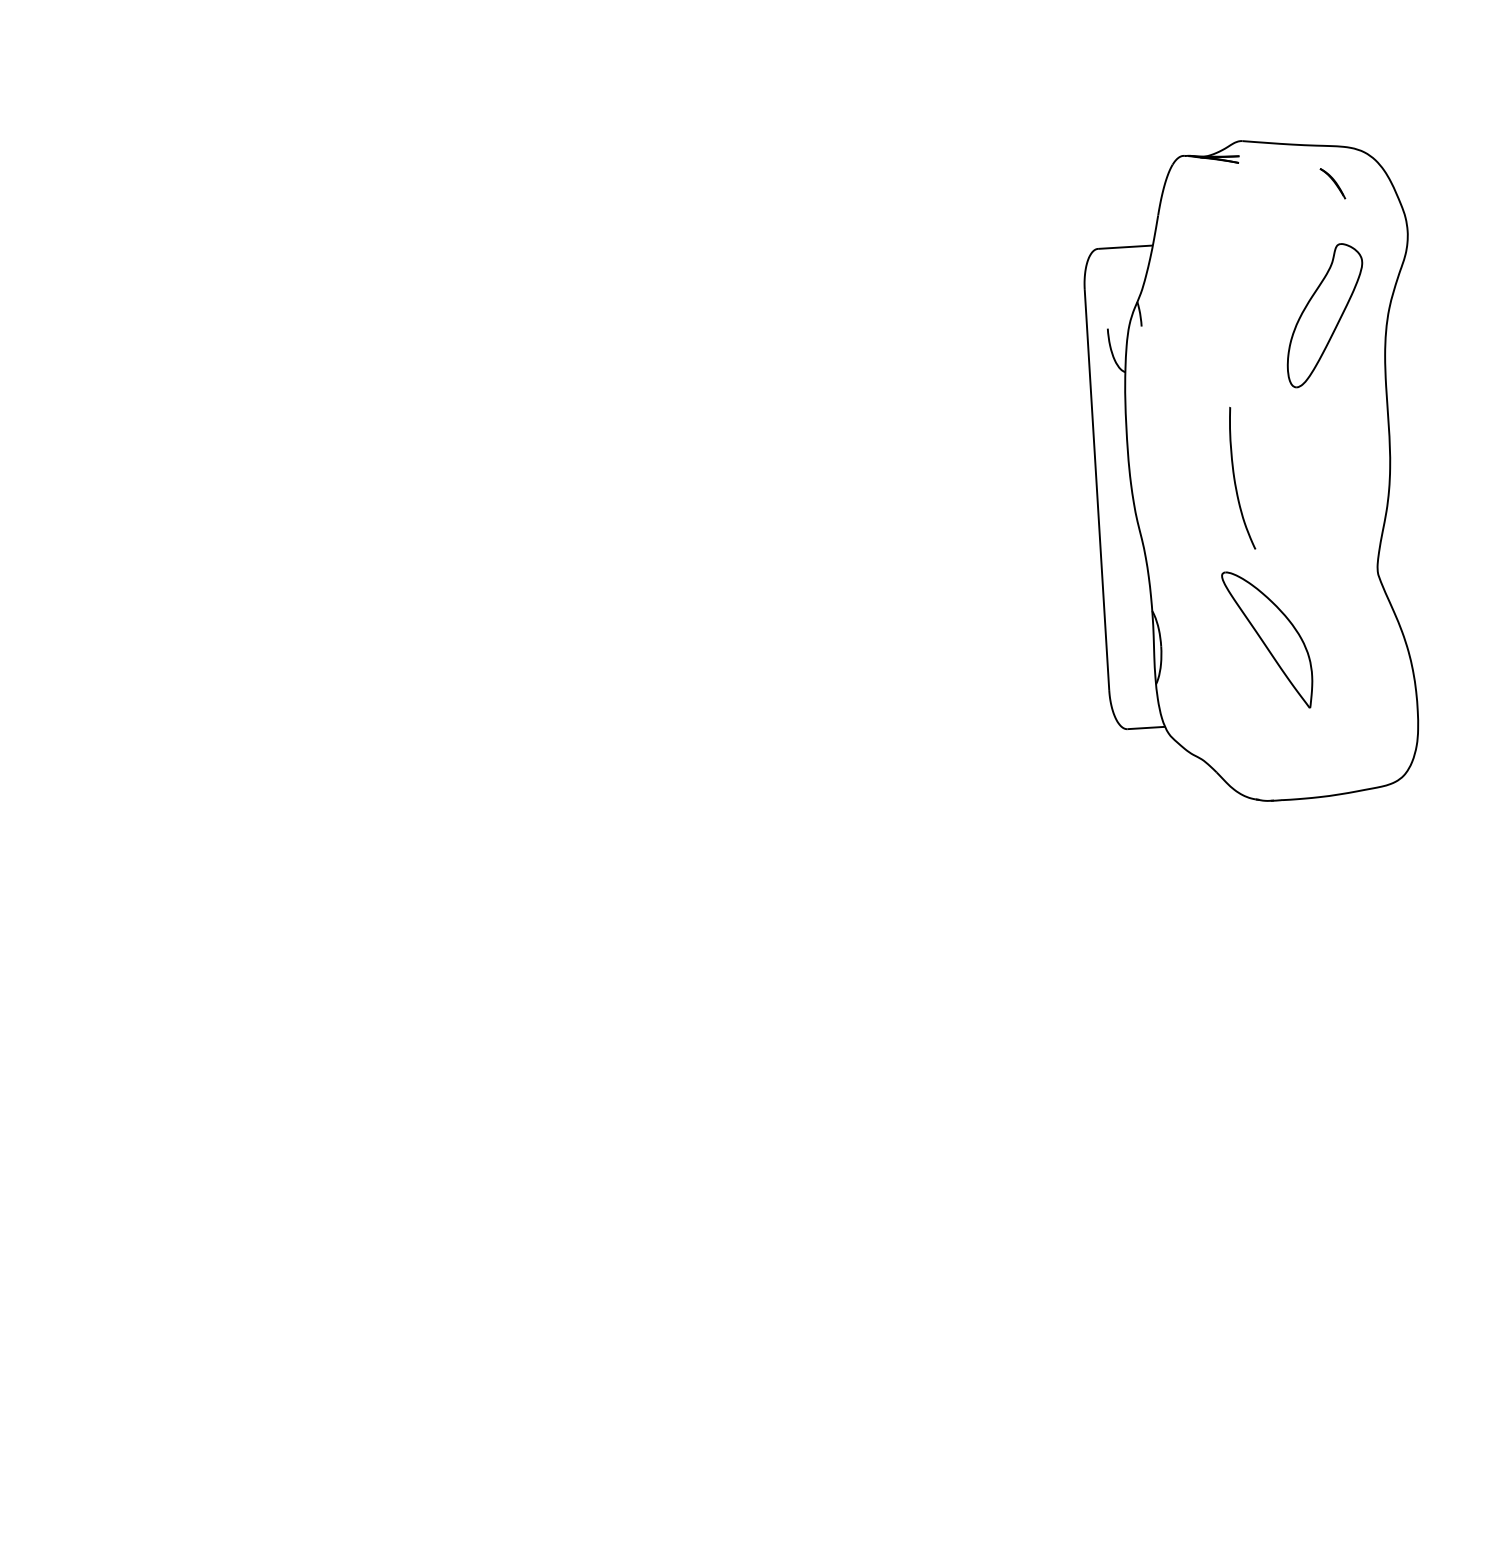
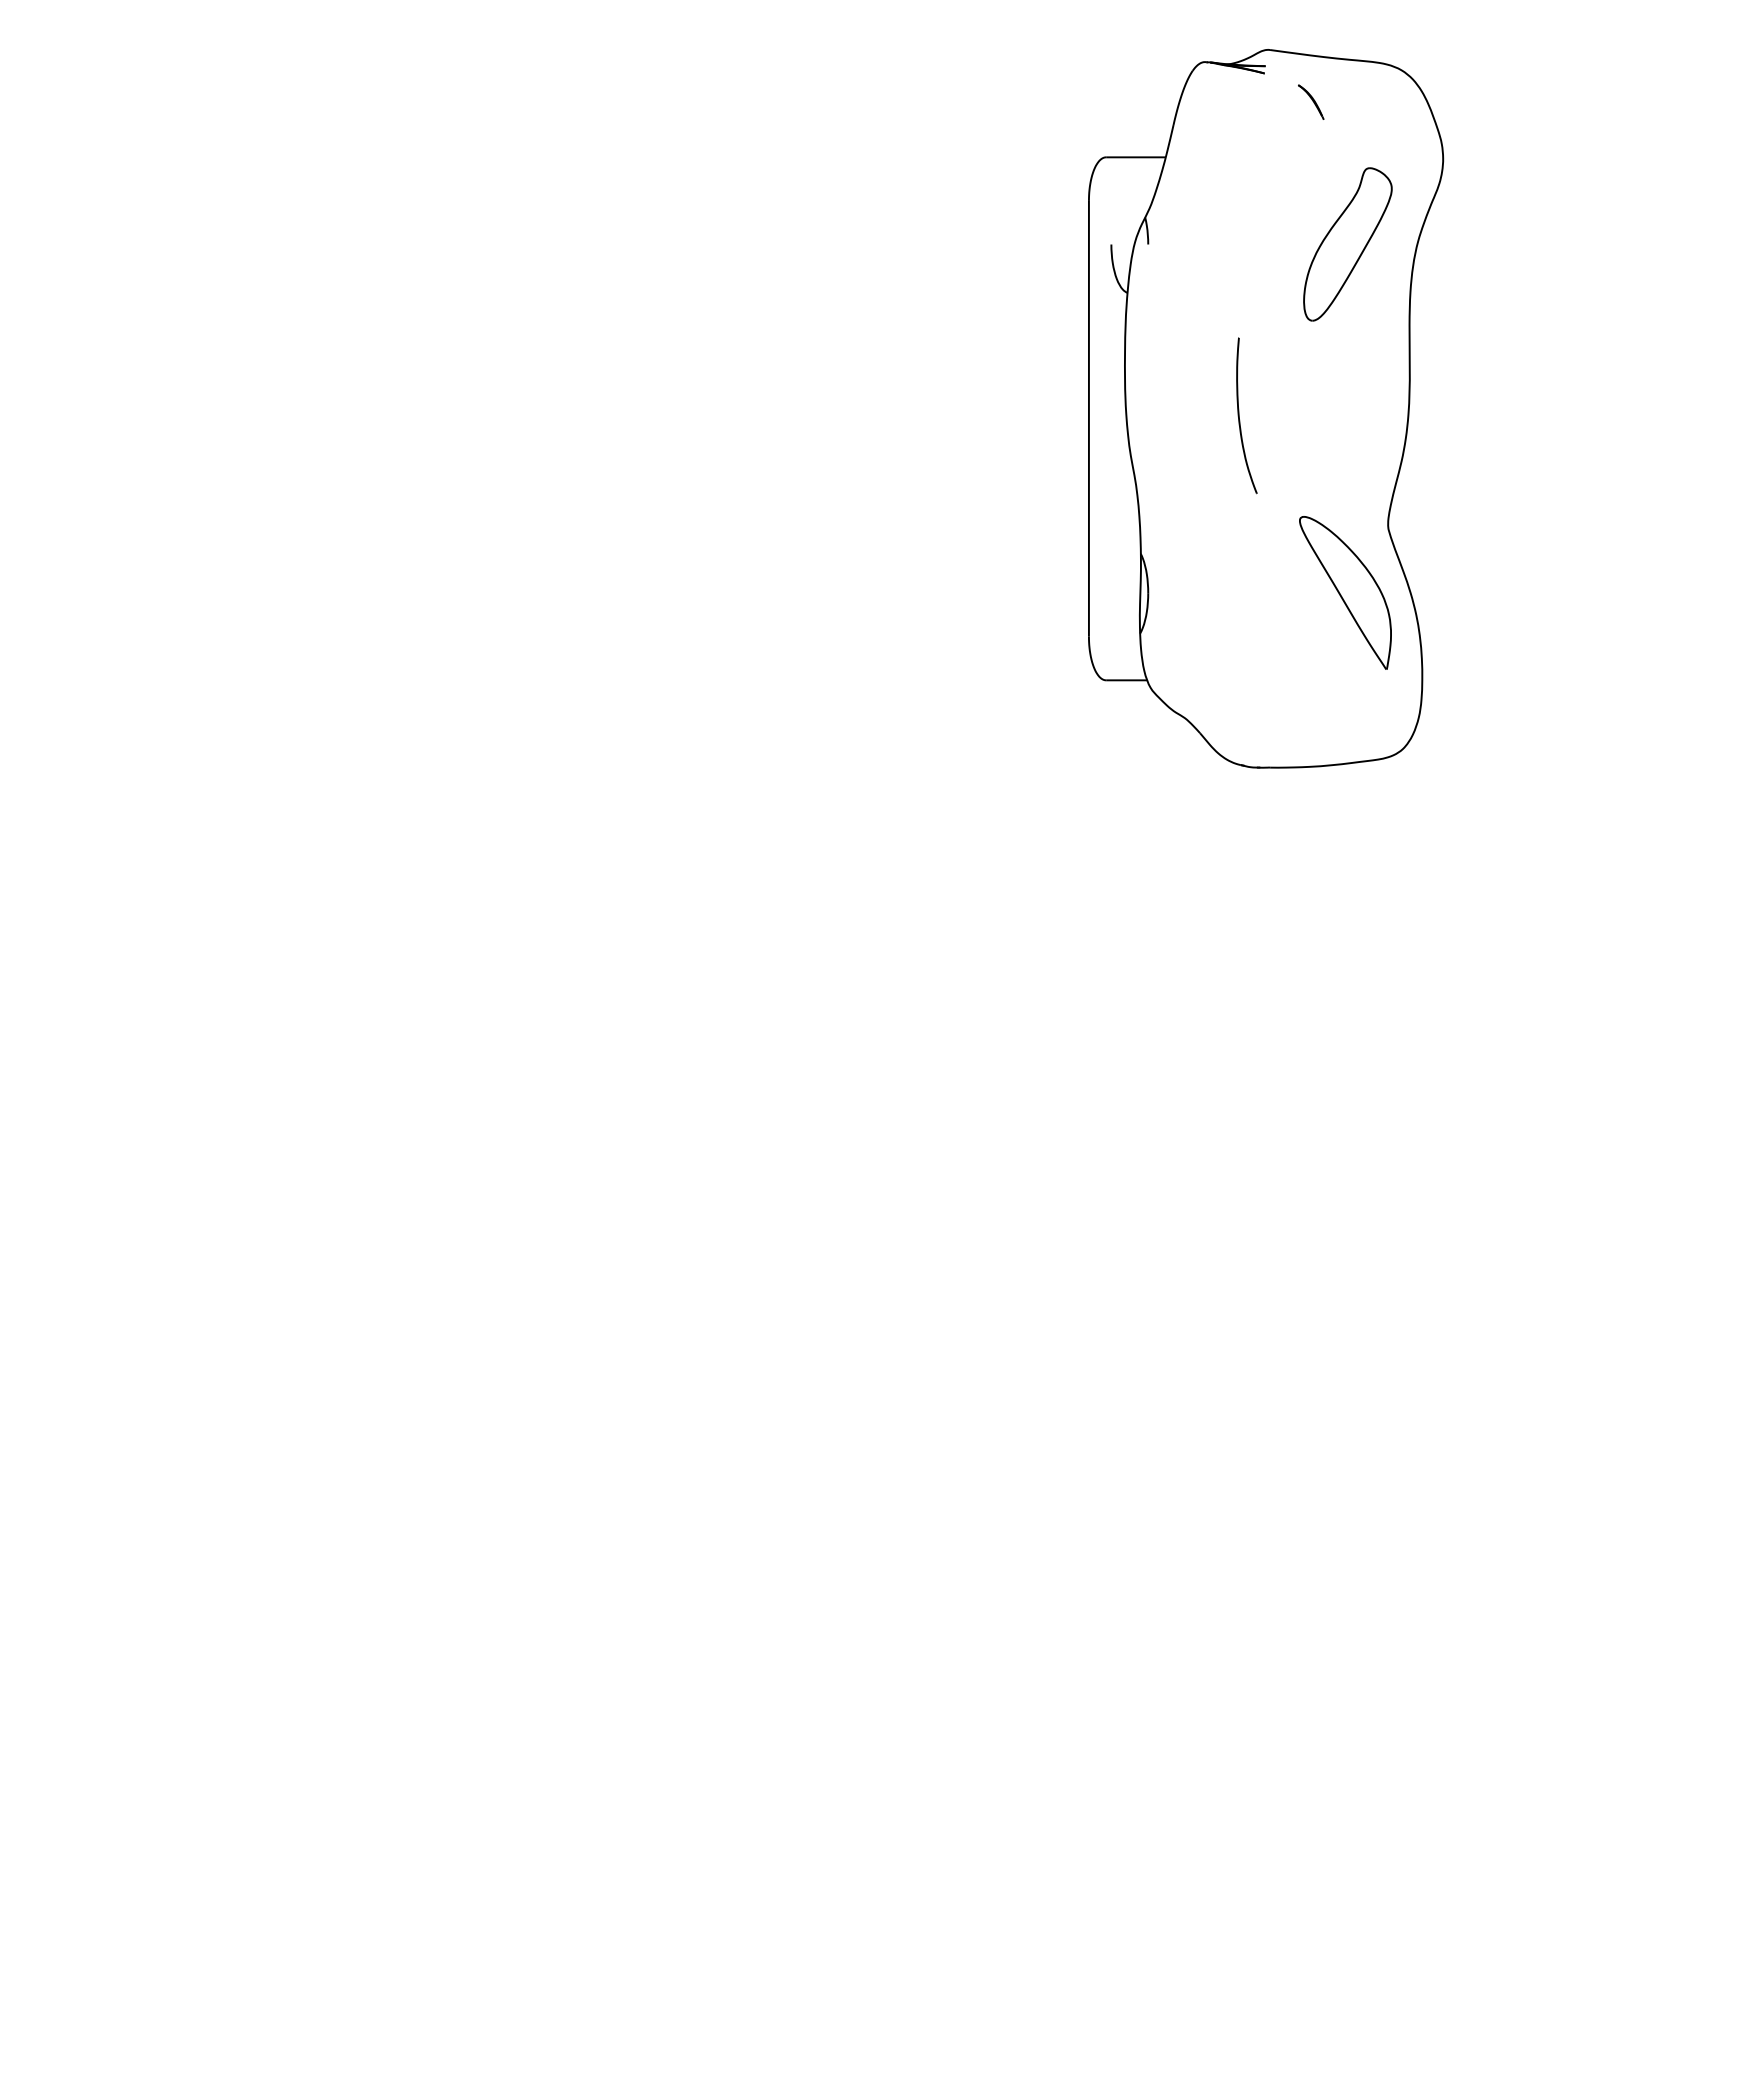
part: (1333, 183) -> (1311, 101), moved
part: (1267, 639) -> (1345, 592), moved

